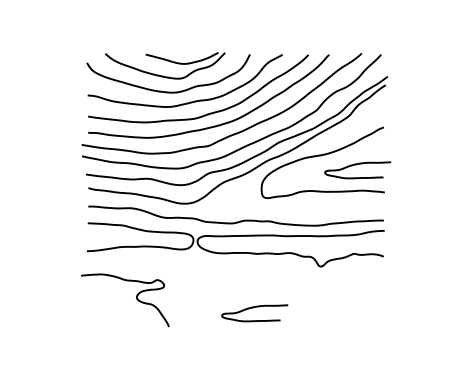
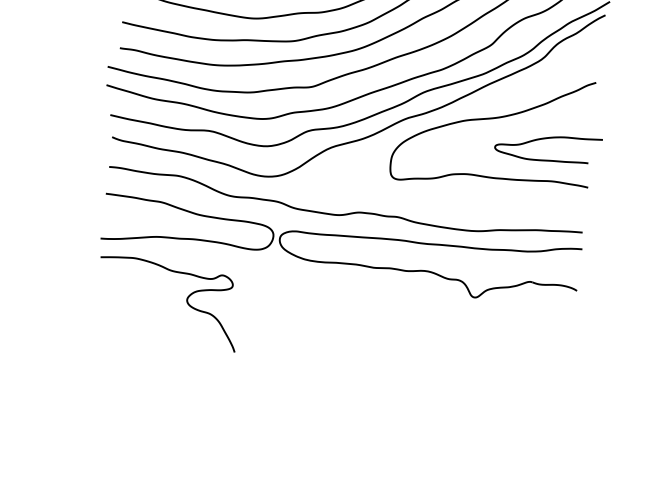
curve: (136, 299) -> (186, 303), moved
curve: (253, 308) -> (360, 355), removed

